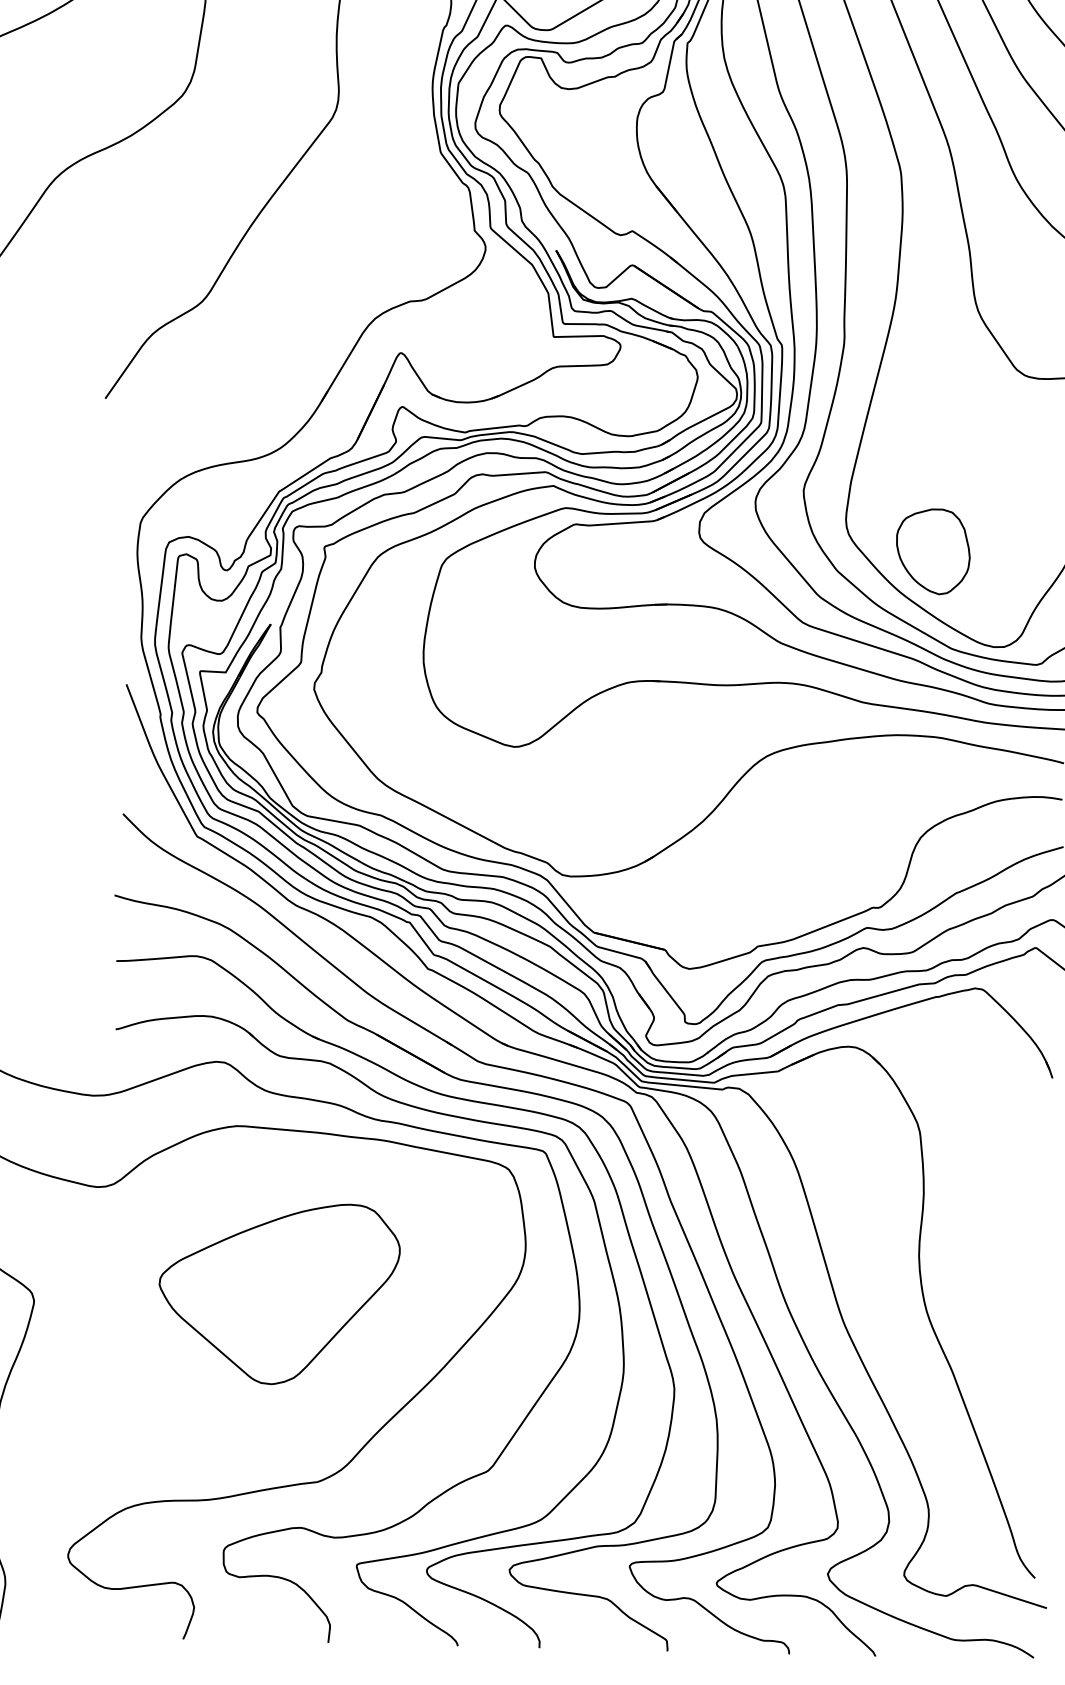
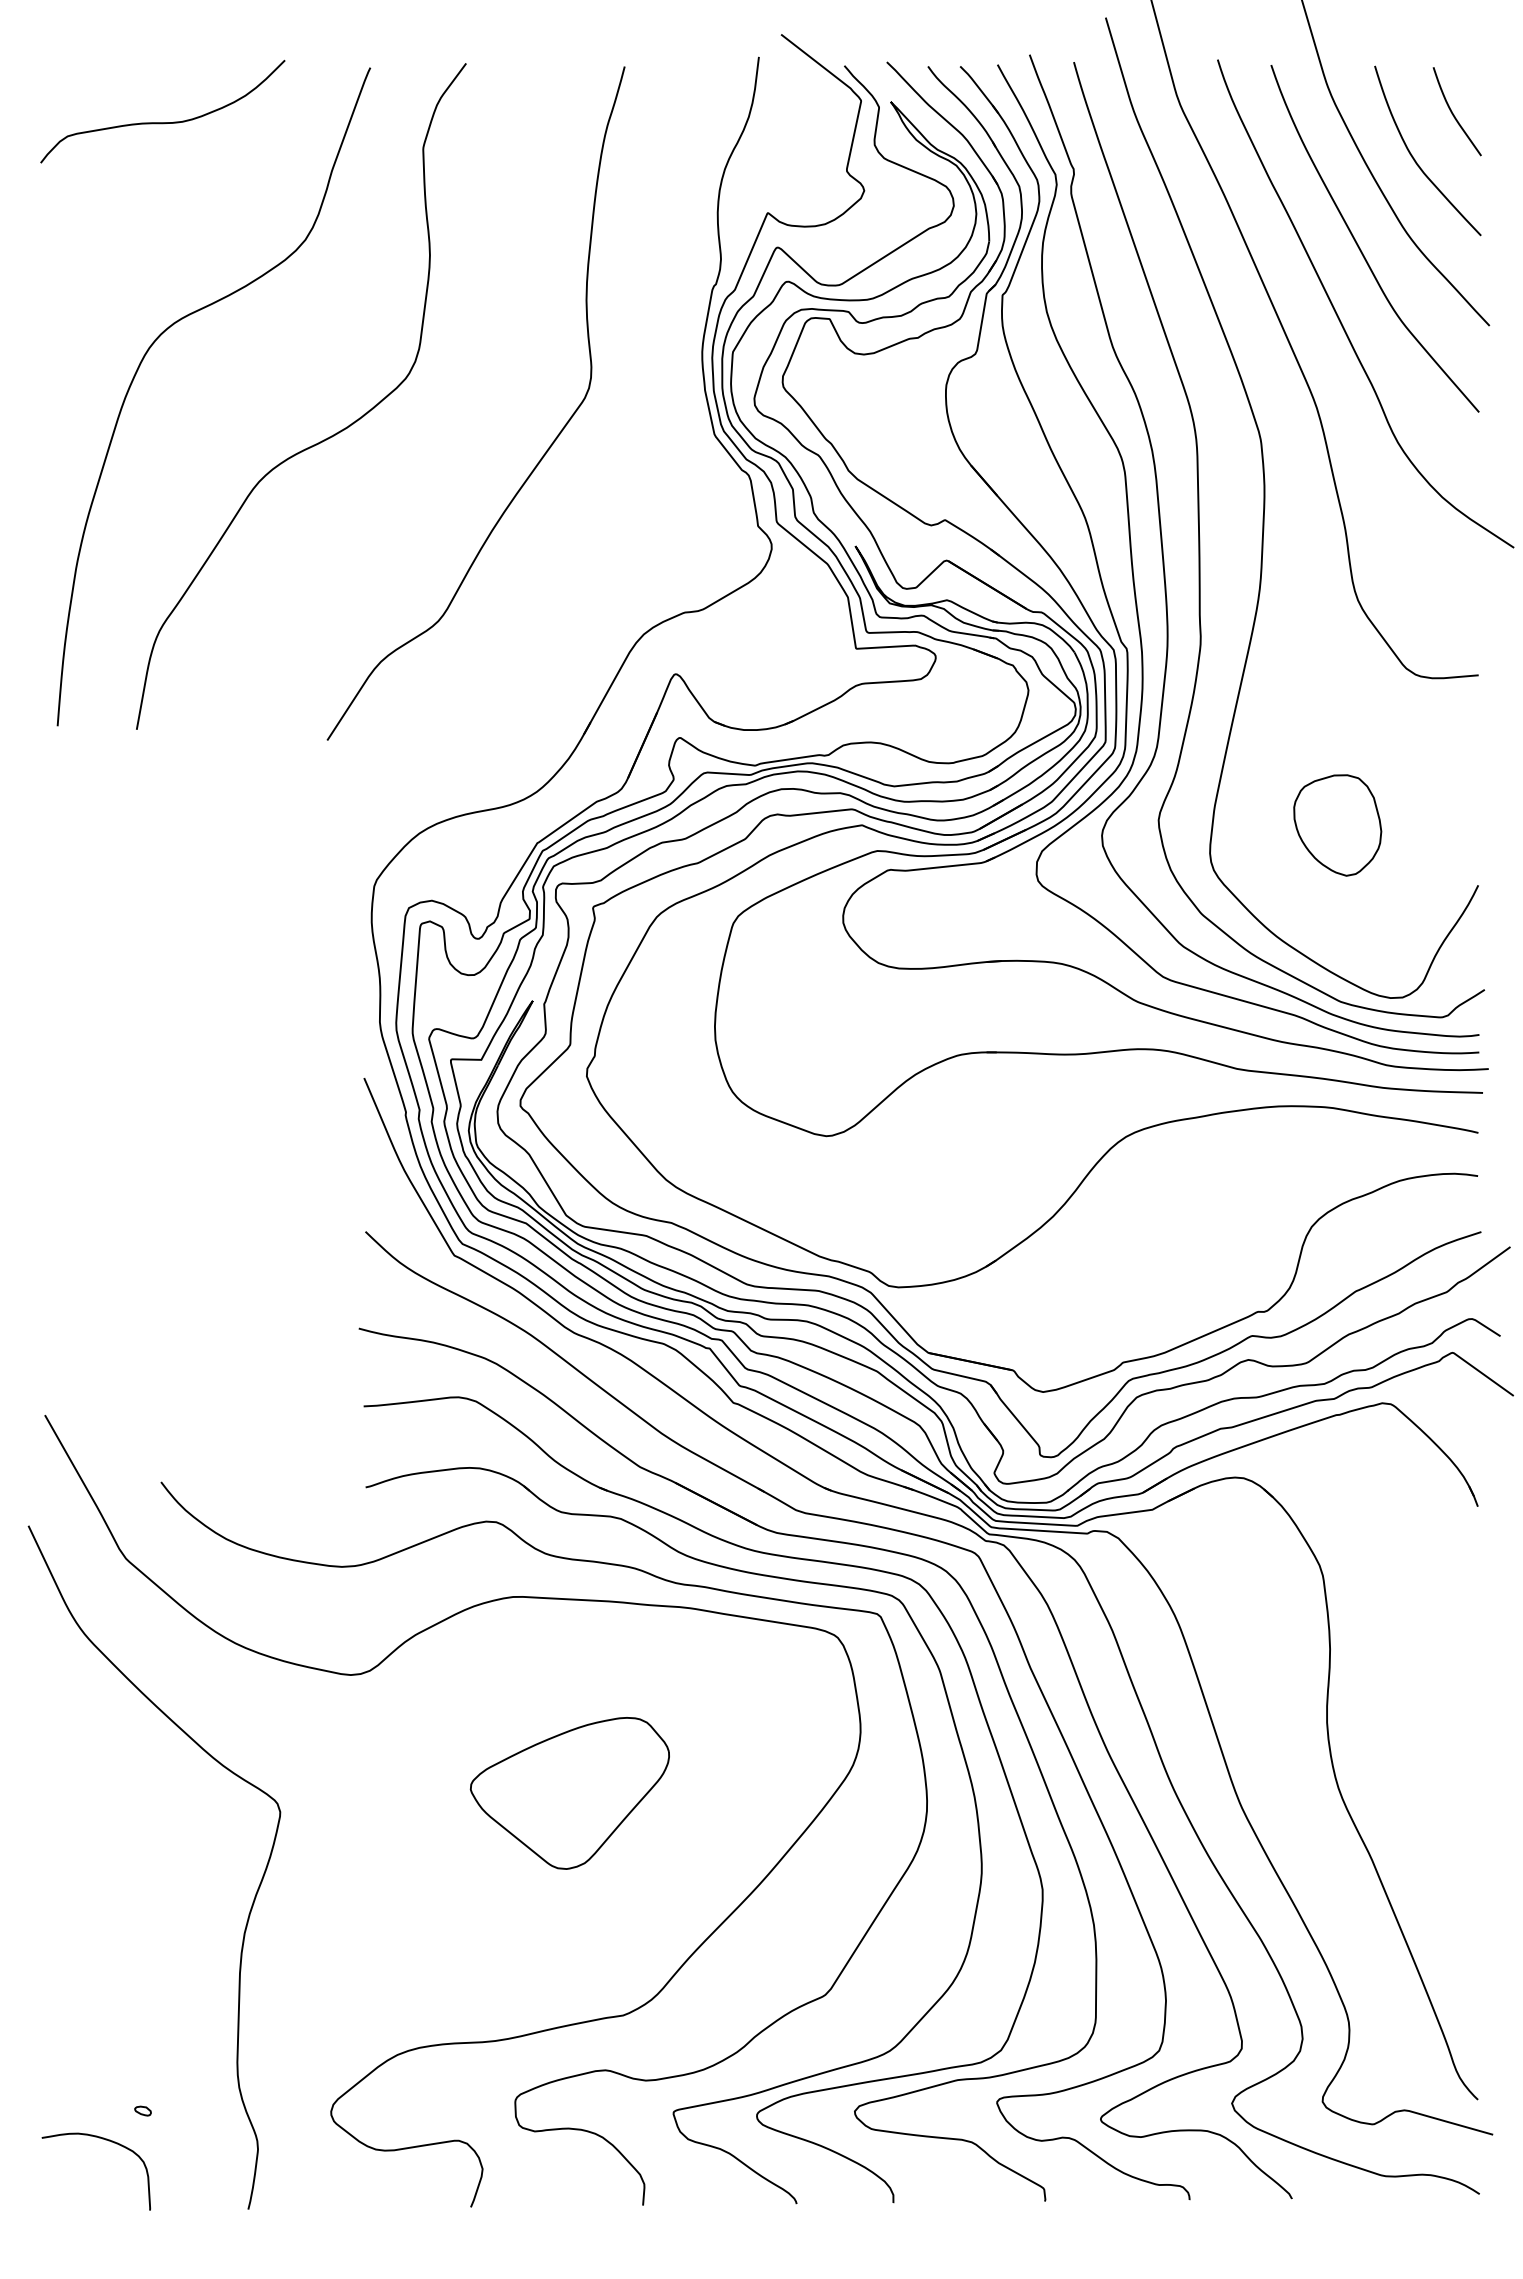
part: (933, 551) -> (1337, 825), moved
part: (278, 1293) -> (569, 1793), size x0.7

